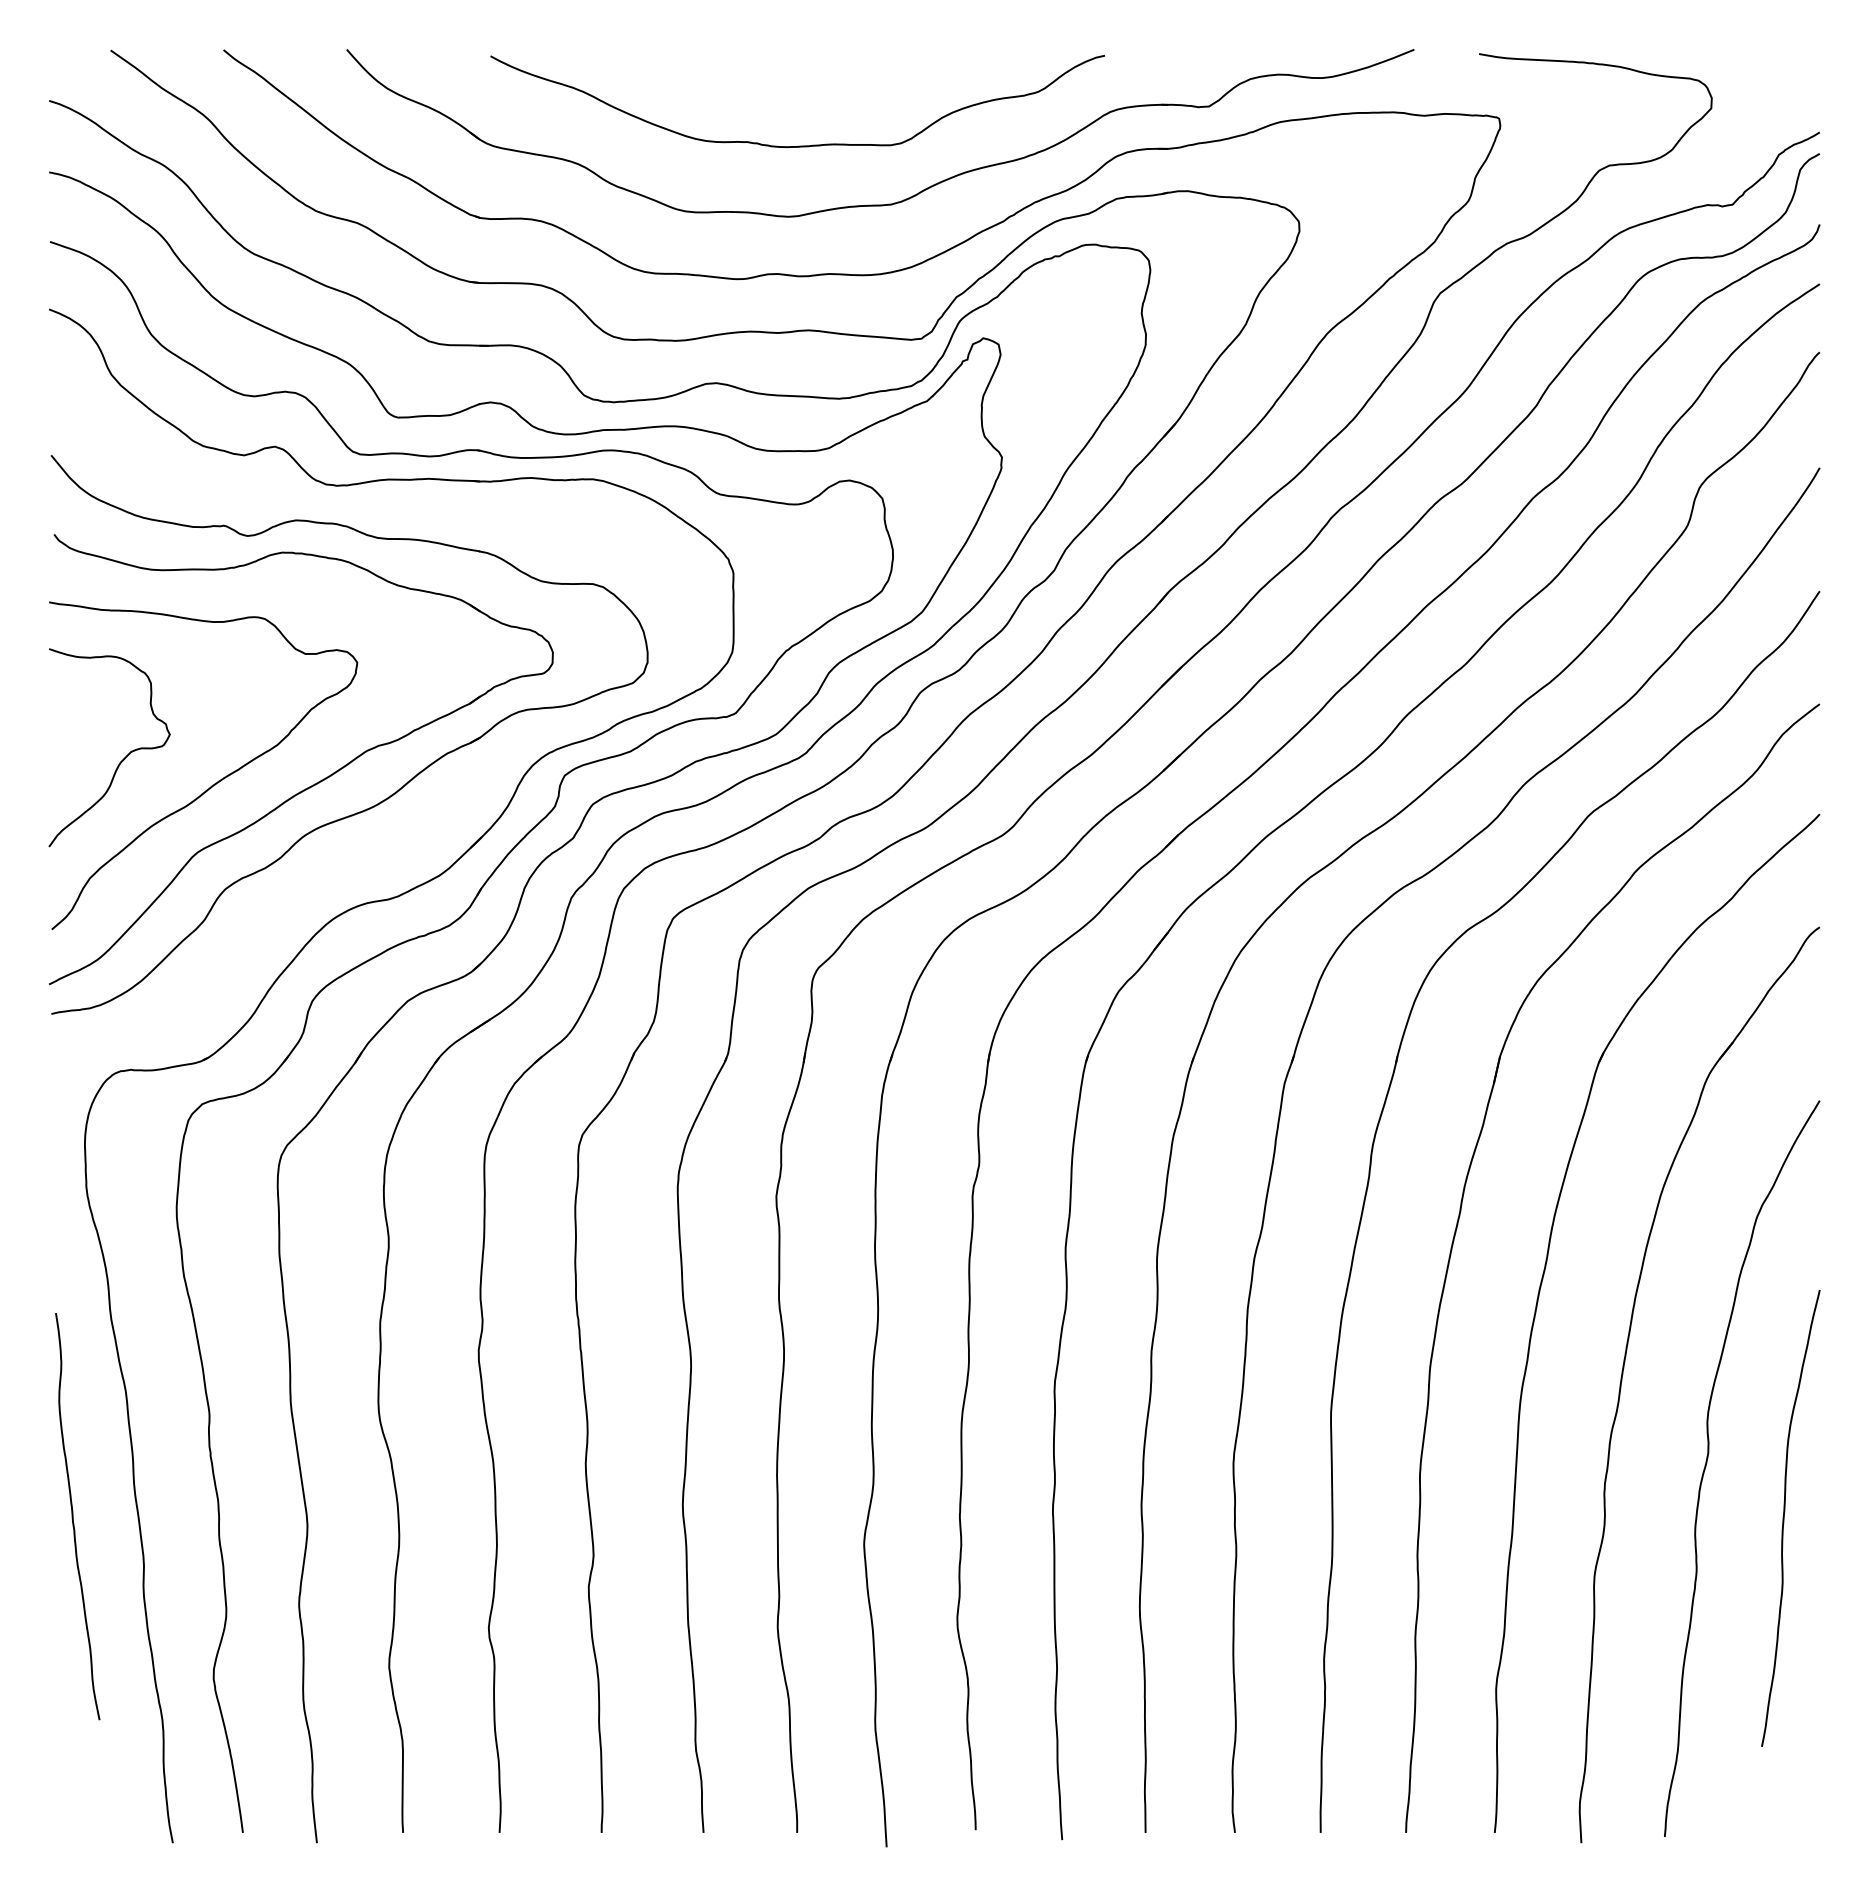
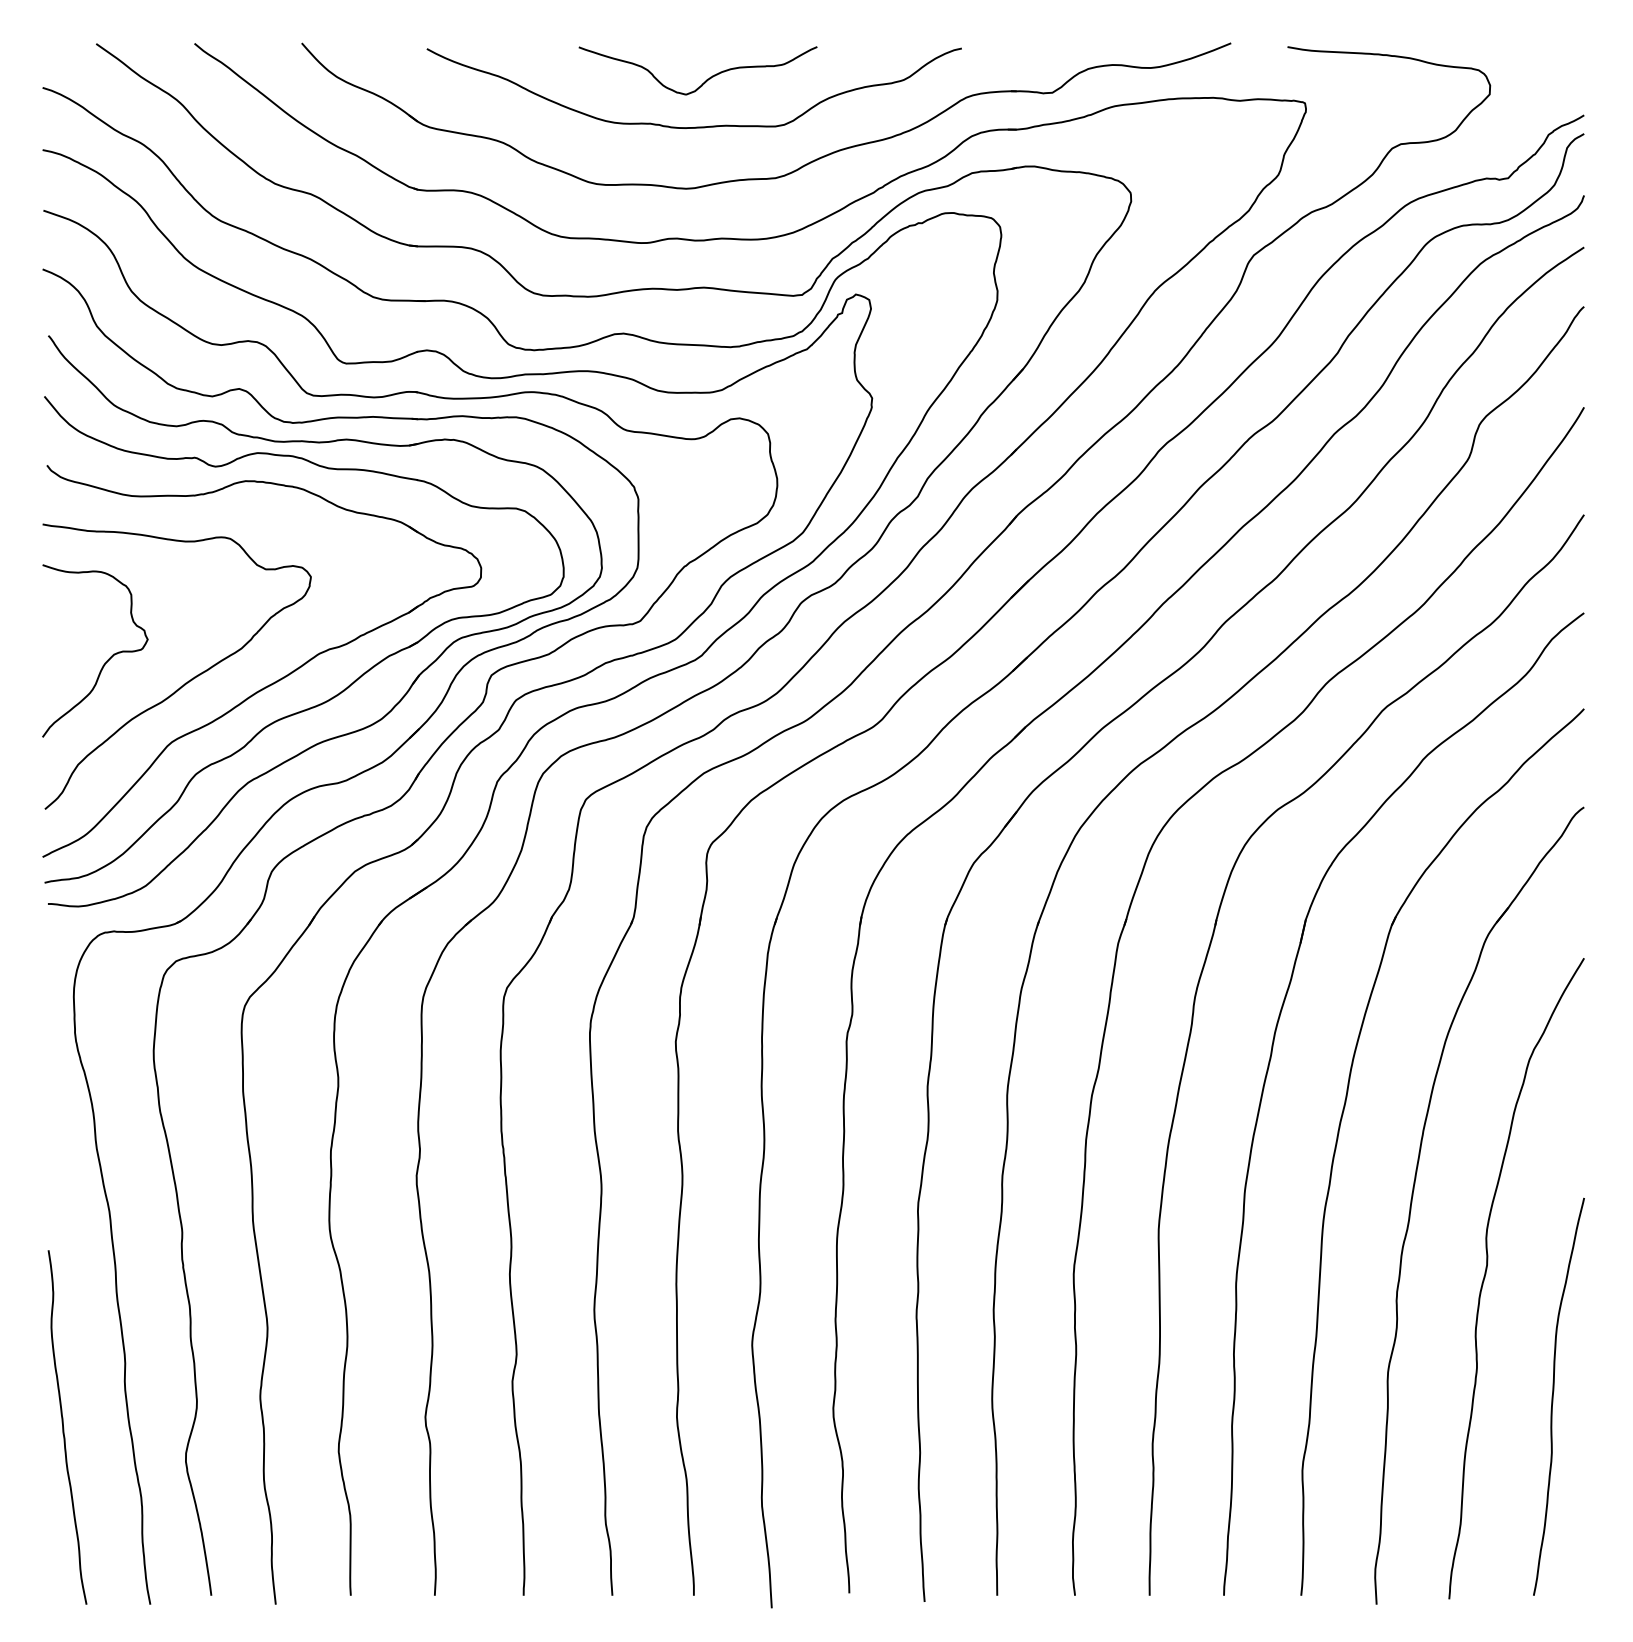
curve: (811, 91) -> (706, 79), added
part: (473, 784) -> (412, 683), added
curve: (73, 1516) -> (63, 1427), moved
curve: (1784, 1517) -> (1553, 1396), moved

